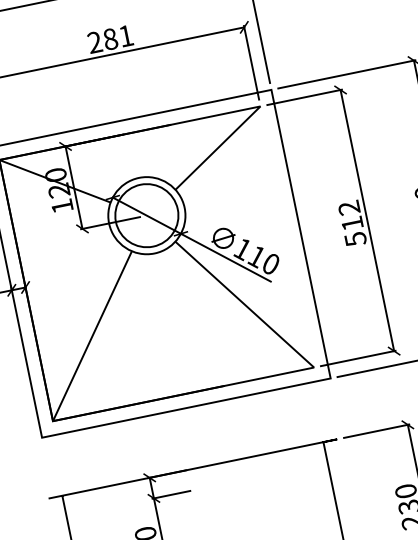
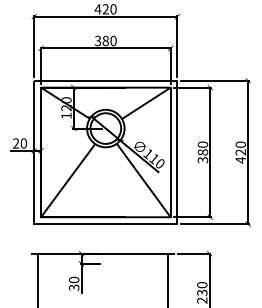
text: (109, 38) -> (105, 40), 281 -> 380
text: (351, 221) -> (202, 151), 512 -> 380
line: (287, 237) -> (170, 152), added

